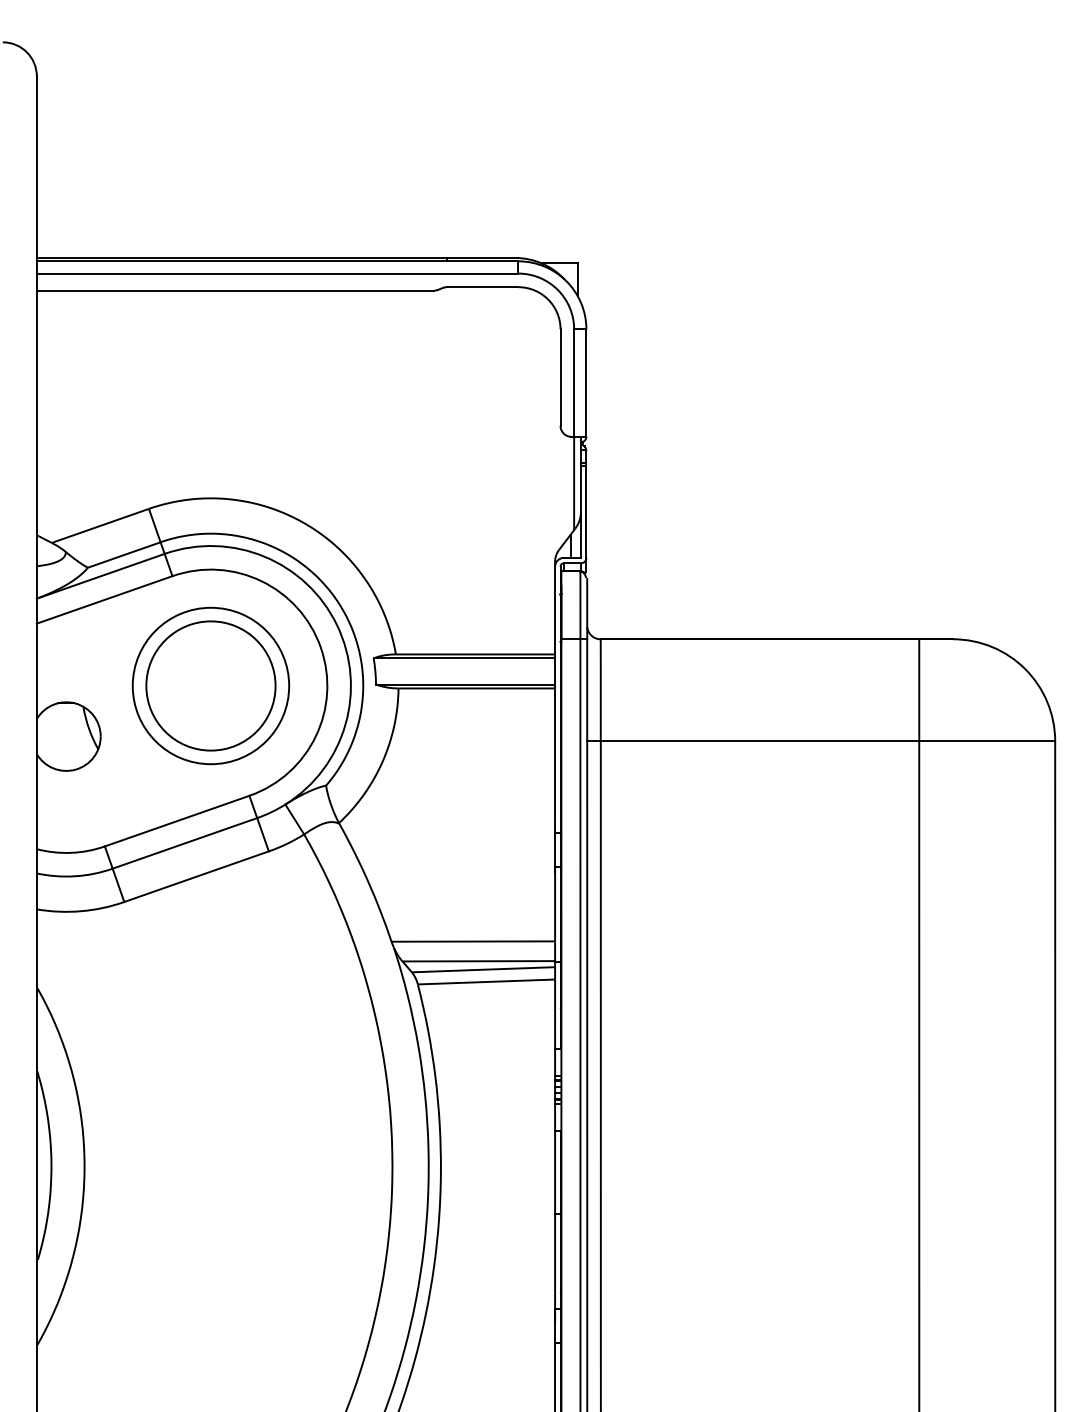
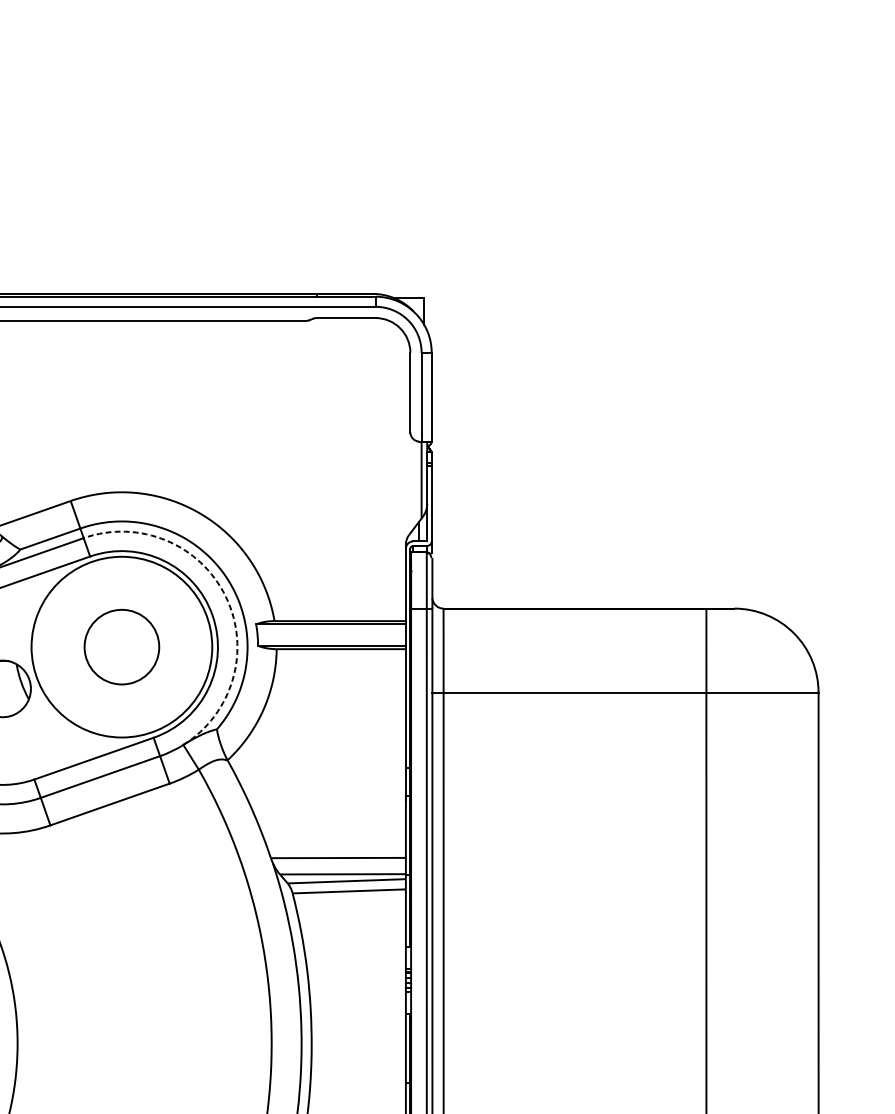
arc: (337, 625) -> (226, 597), solid -> dashed
circle: (210, 685) -> (121, 646), size x0.7
circle: (210, 685) -> (121, 646), size x1.4

